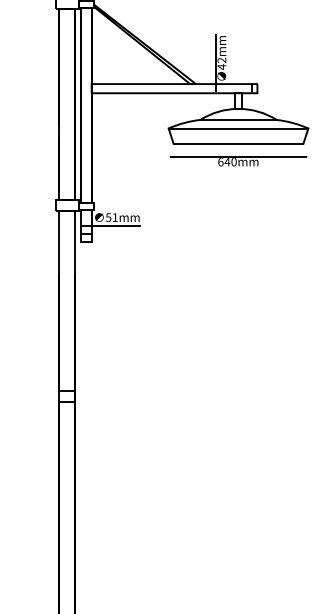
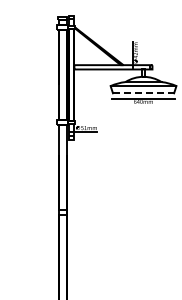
line: (238, 144) -> (143, 93), solid -> dashed

